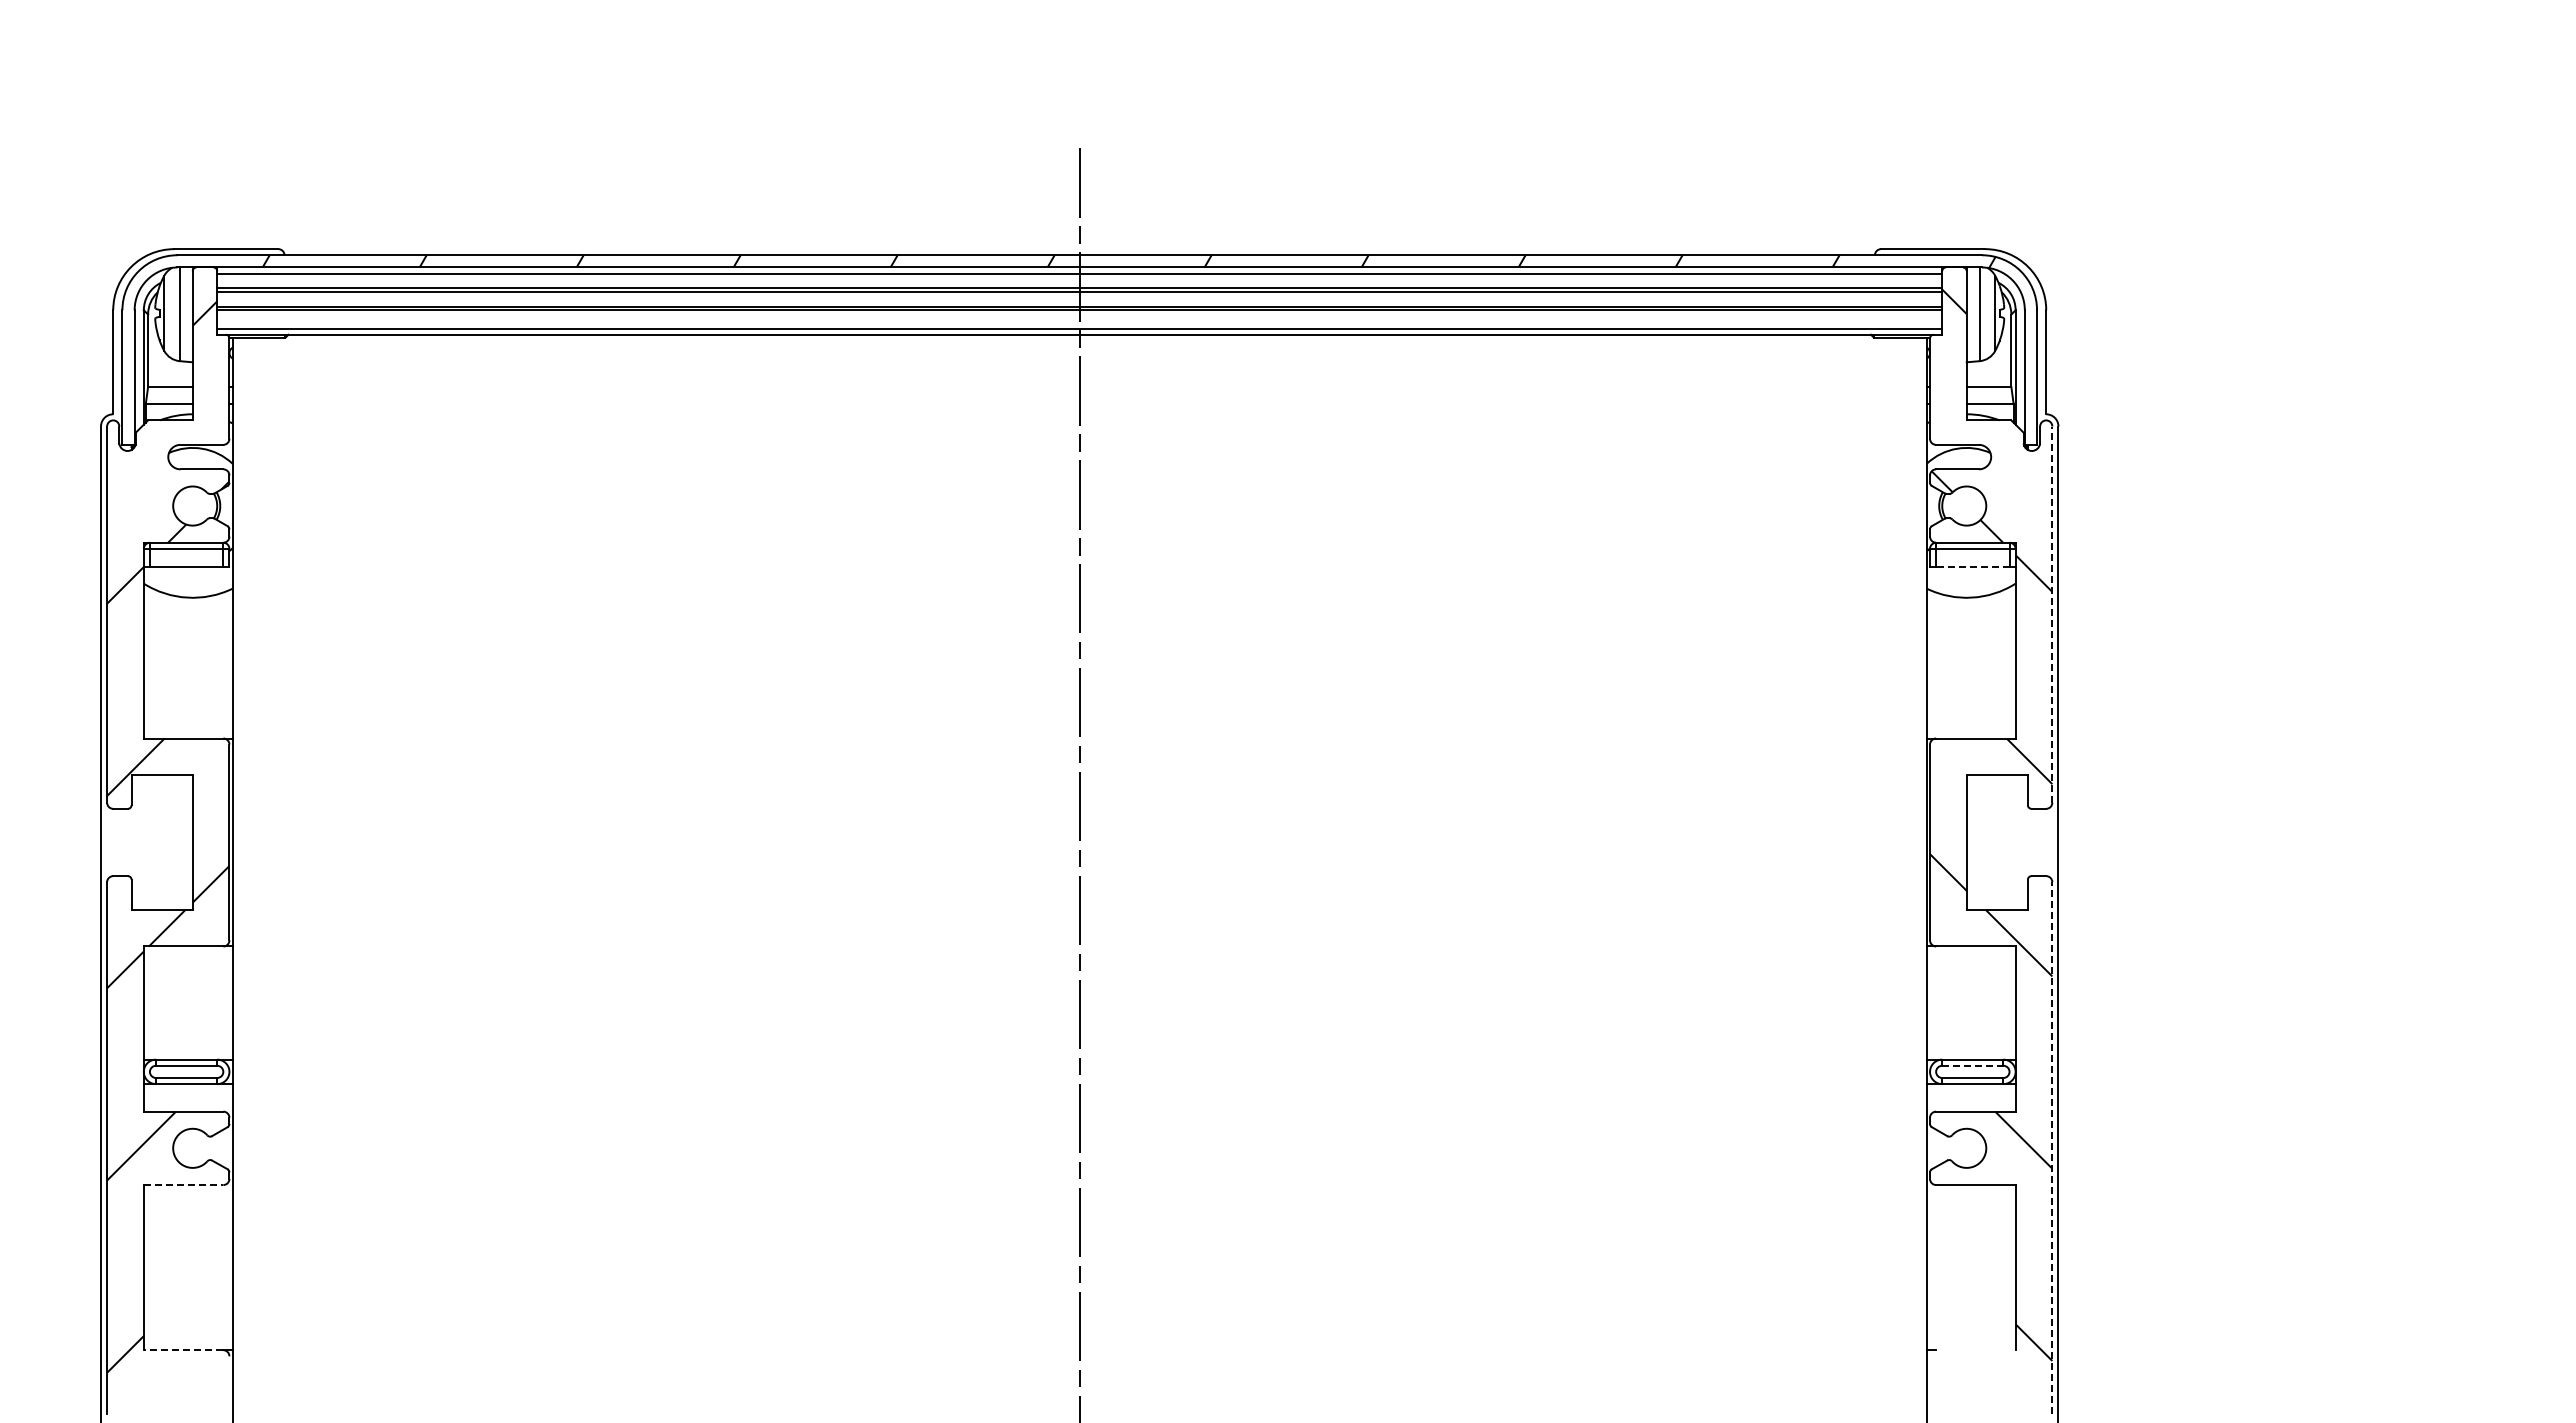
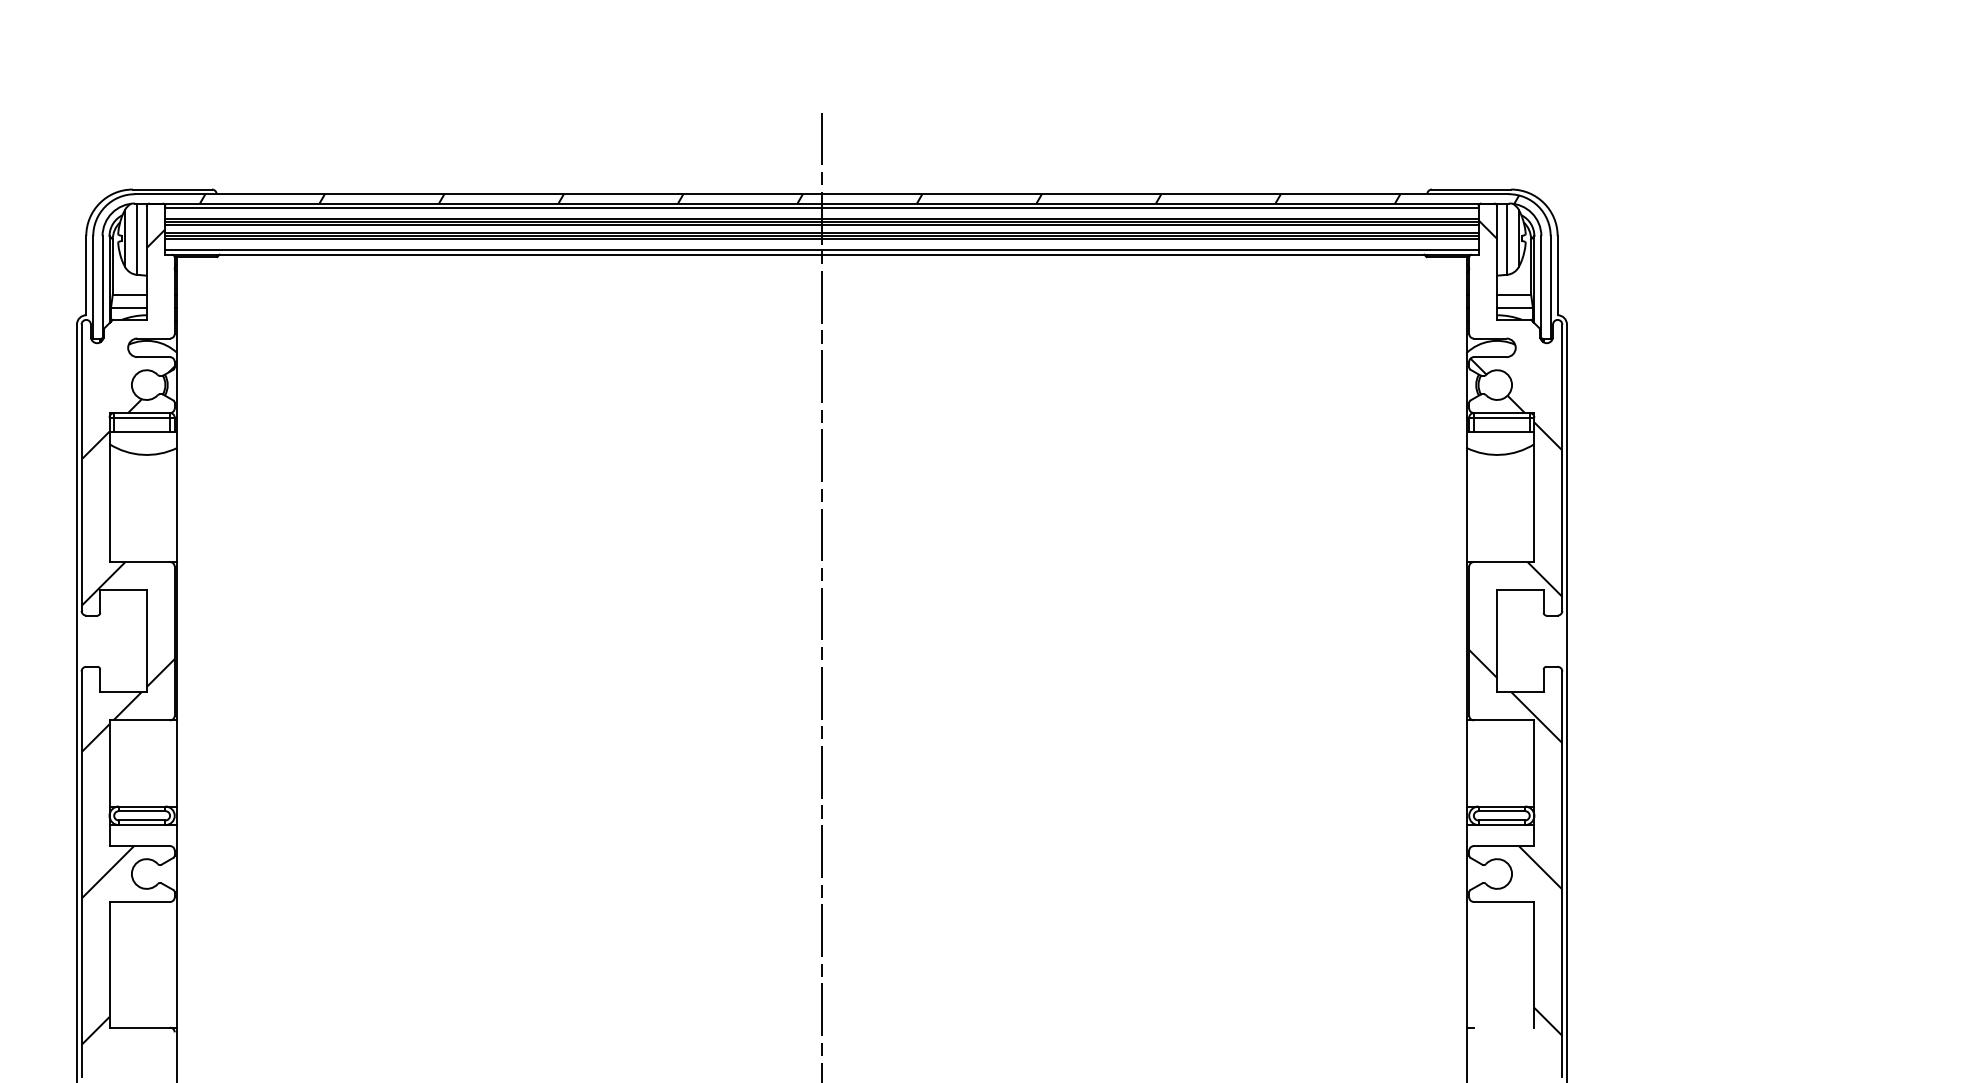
line: (1079, 295) -> (821, 224), added
line: (1079, 313) -> (821, 238), added
line: (1972, 567) -> (1501, 431), dashed -> solid
line: (2052, 614) -> (1562, 467), dashed -> solid
line: (1972, 1065) -> (1501, 810), dashed -> solid
line: (2052, 1147) -> (1562, 873), dashed -> solid
line: (183, 1185) -> (139, 902), dashed -> solid
line: (183, 1350) -> (139, 1027), dashed -> solid

